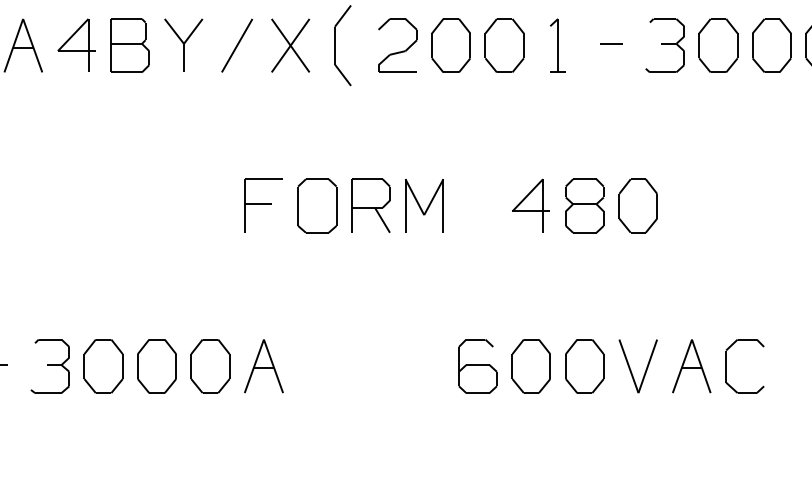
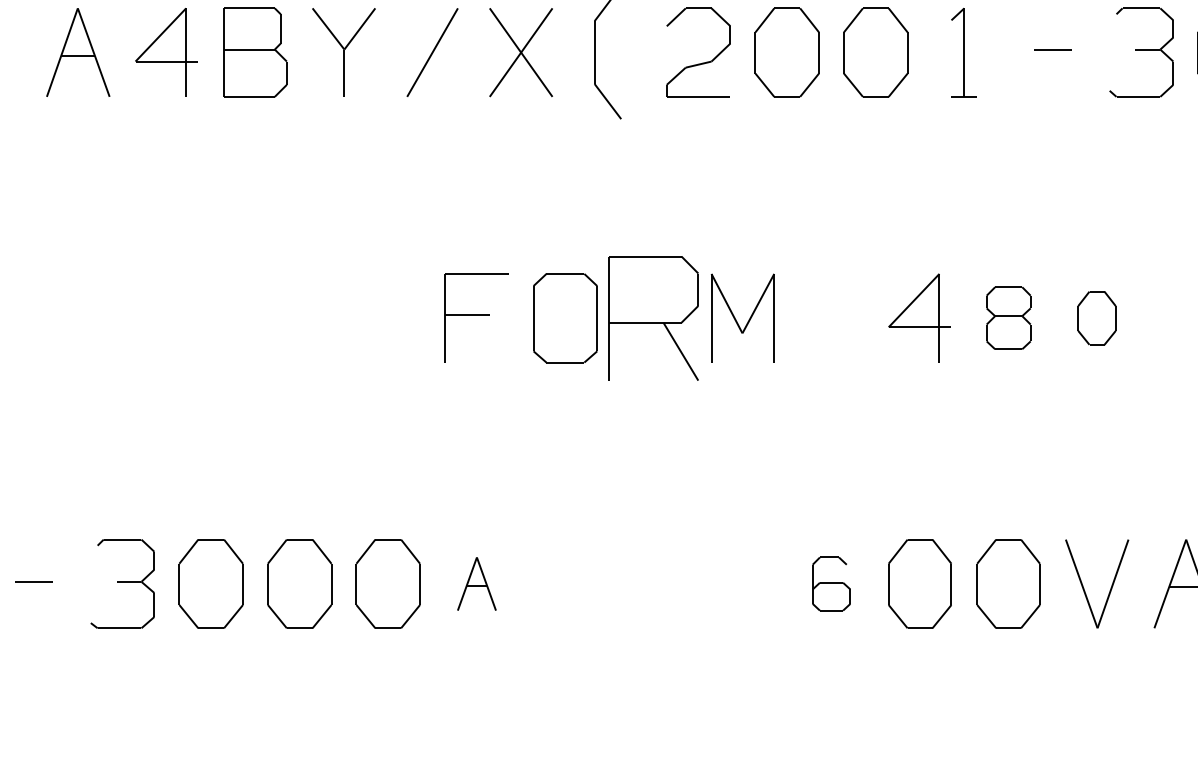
part: (370, 205) -> (653, 317), size x1.4
part: (584, 205) -> (1008, 317), size x0.7
part: (637, 205) -> (1095, 317), size x0.6
part: (263, 366) -> (476, 584), size x0.6
part: (477, 366) -> (830, 584), size x0.6

